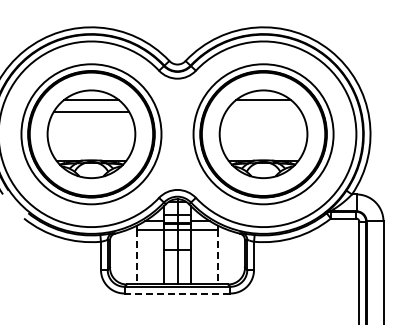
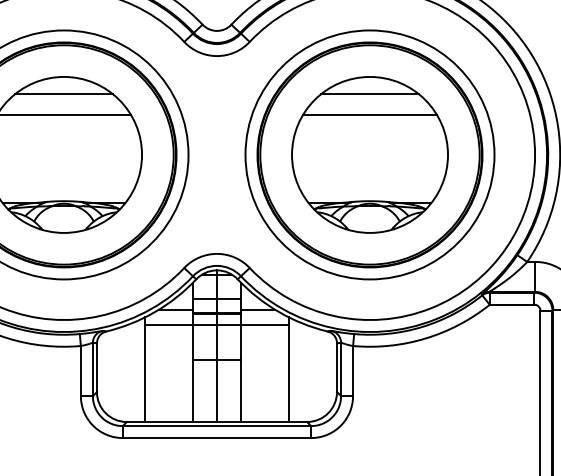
line: (263, 111) -> (369, 114), added
line: (137, 257) -> (145, 373), dashed -> solid
line: (218, 257) -> (289, 373), dashed -> solid
line: (177, 293) -> (216, 438), dashed -> solid

